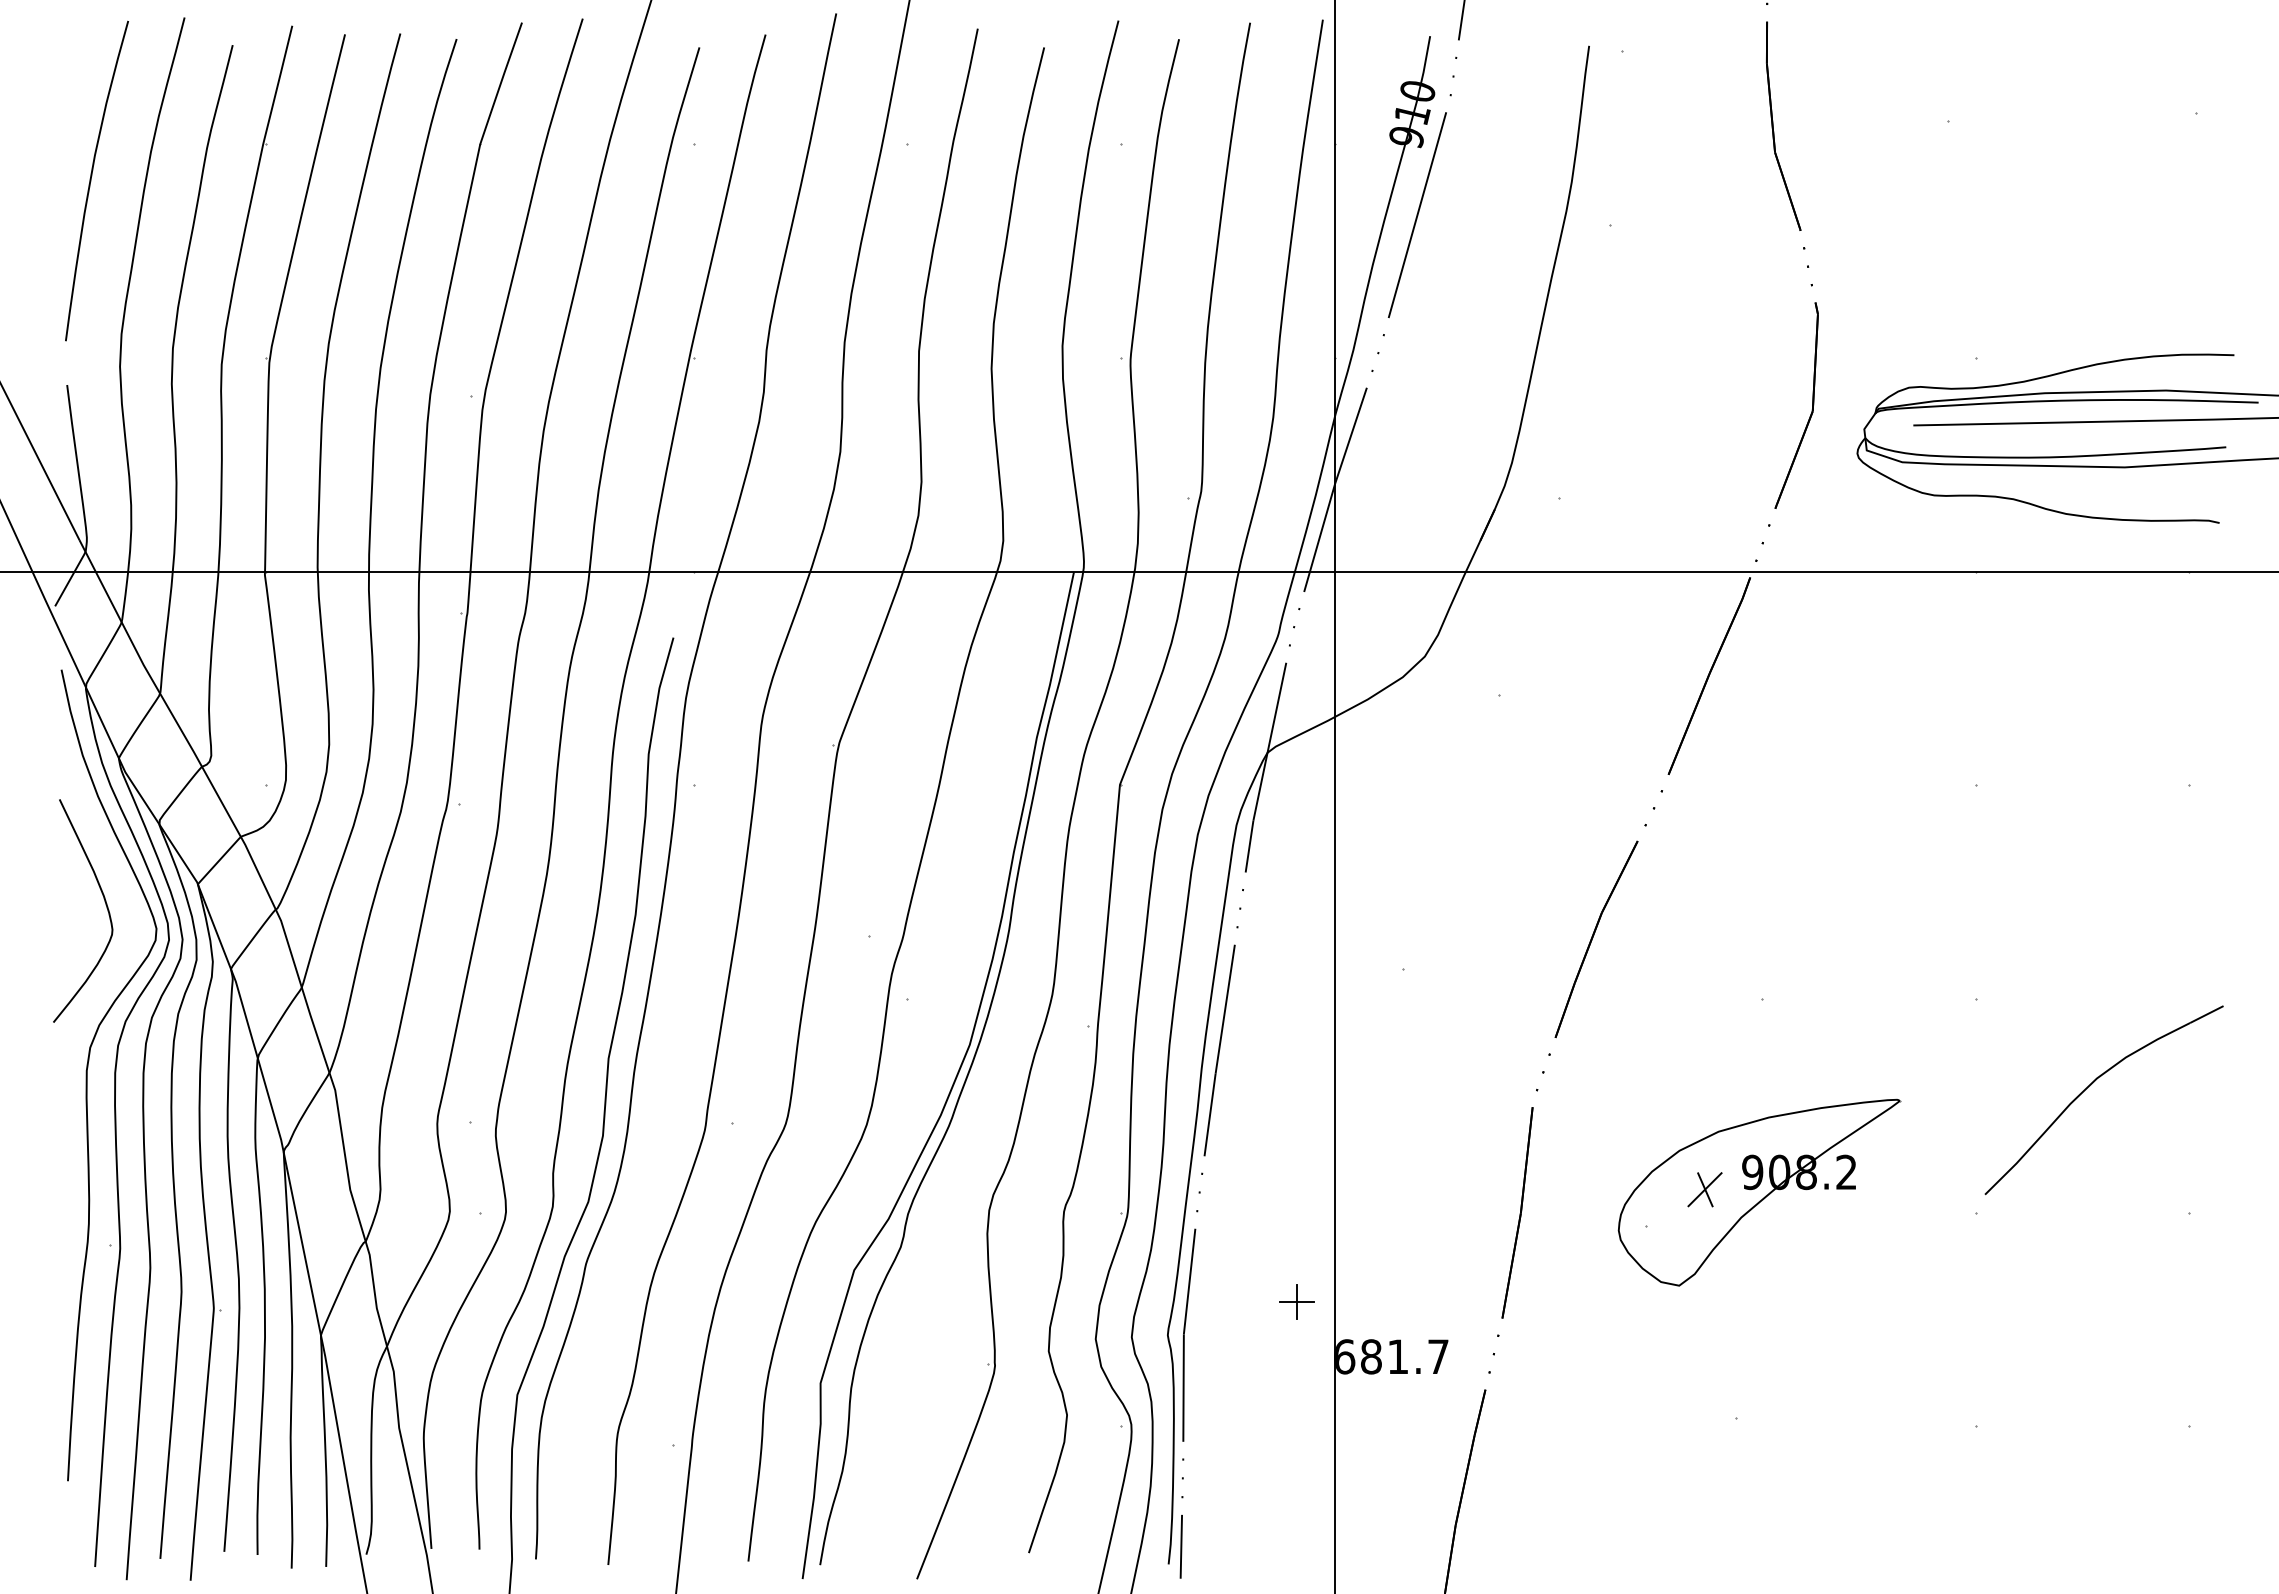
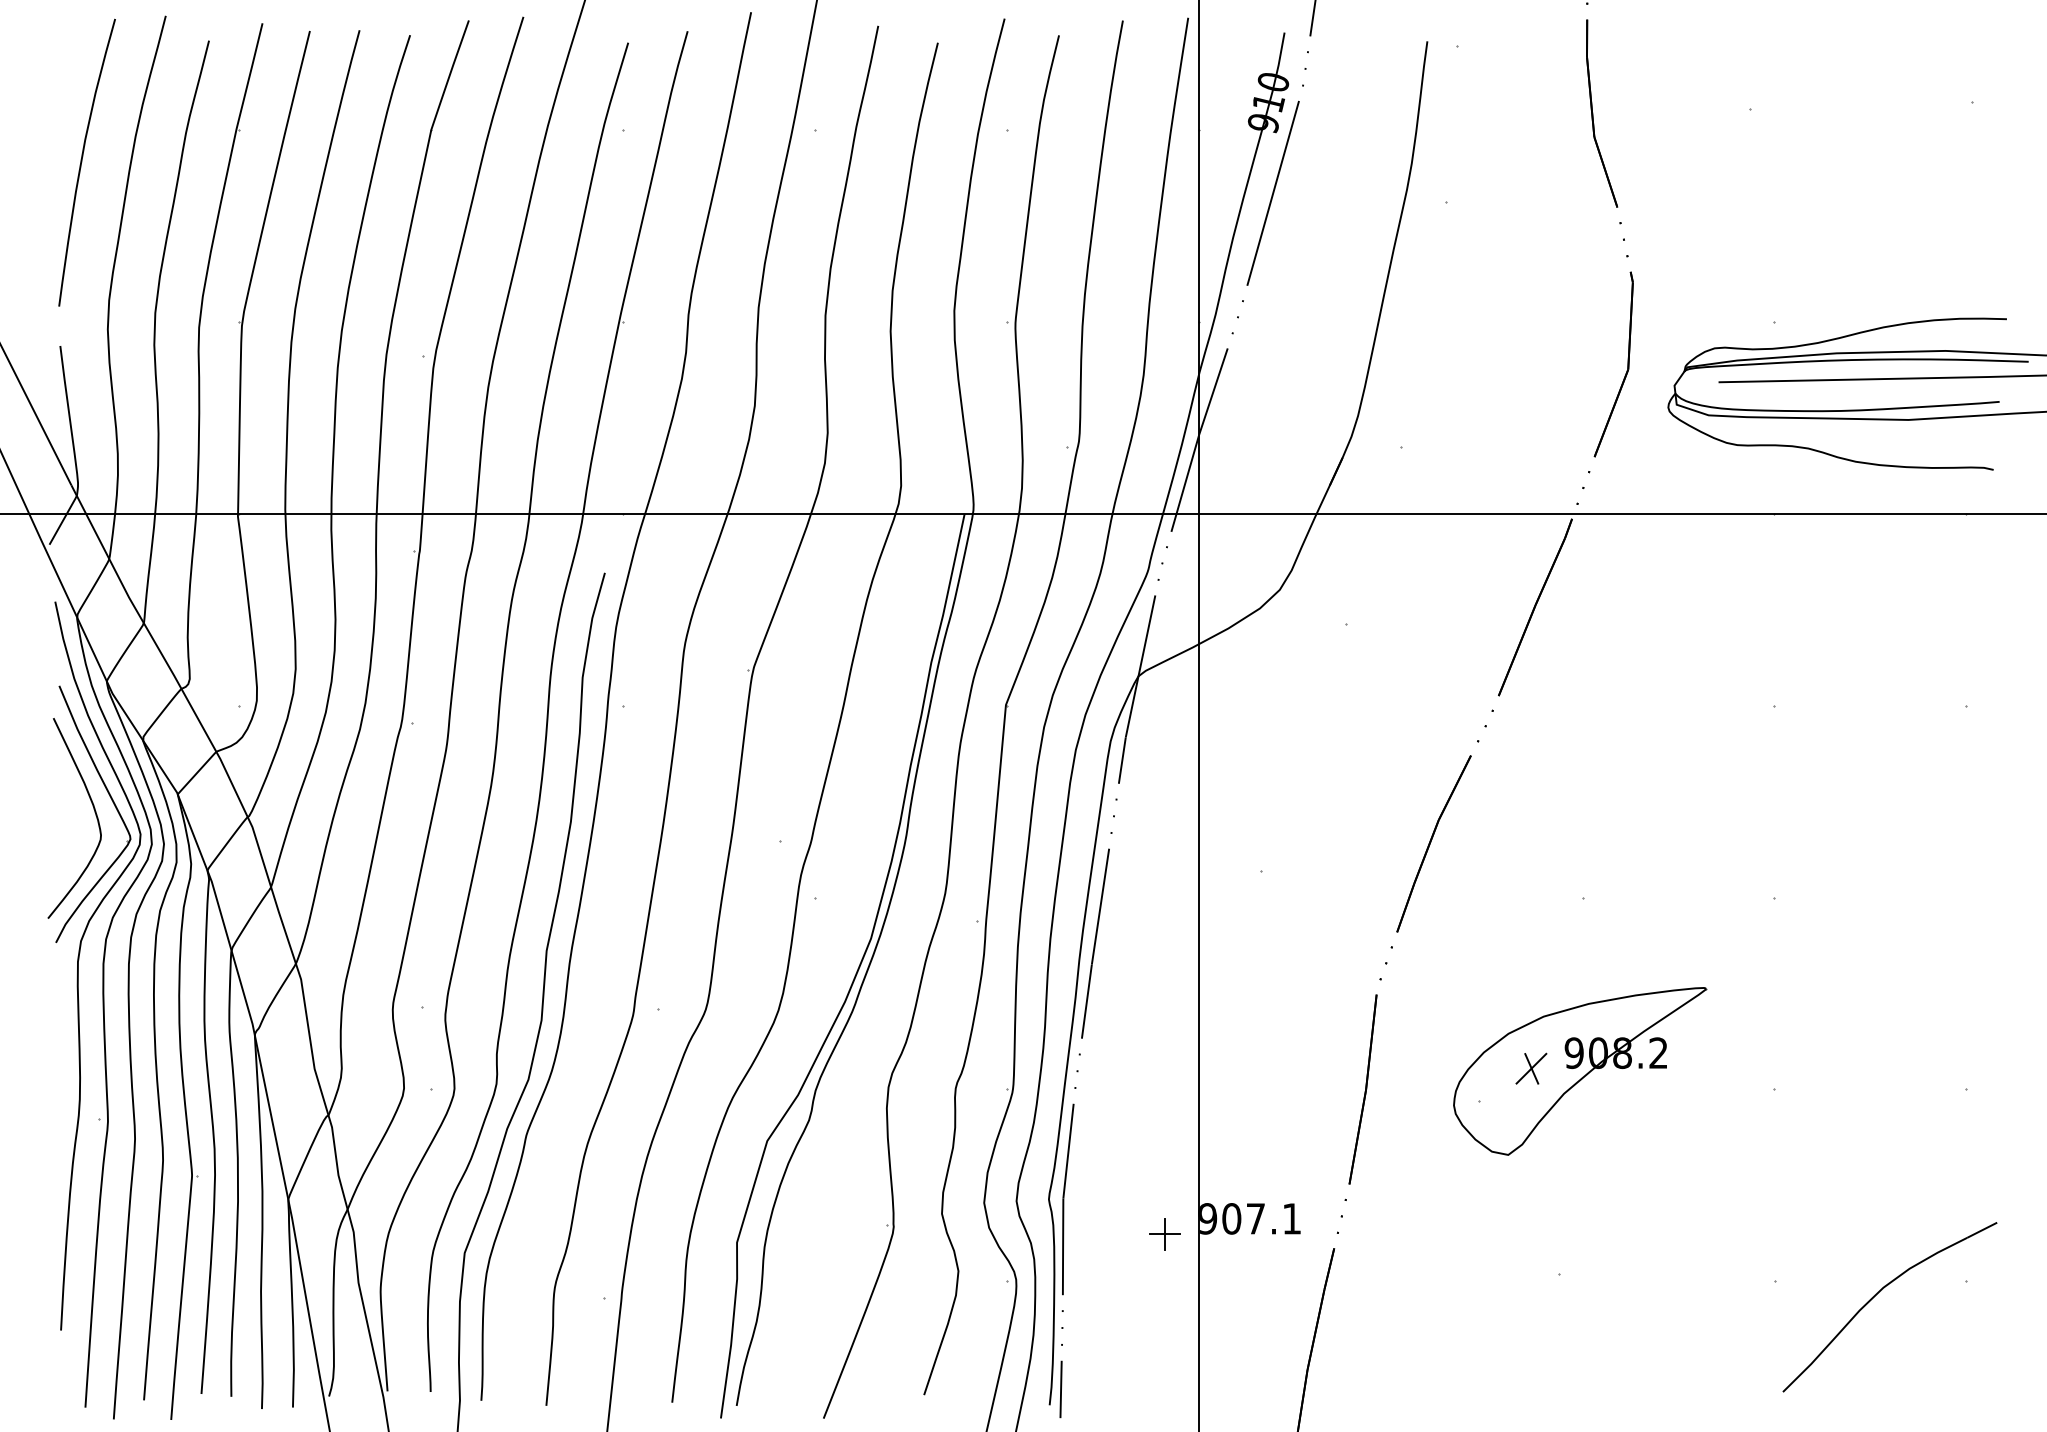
part: (126, 895) -> (113, 804), added
part: (2090, 1086) -> (1877, 1294), moved
part: (1296, 1301) -> (1164, 1233), moved
text: (1390, 1356) -> (1248, 1218), 681.7 -> 907.1

